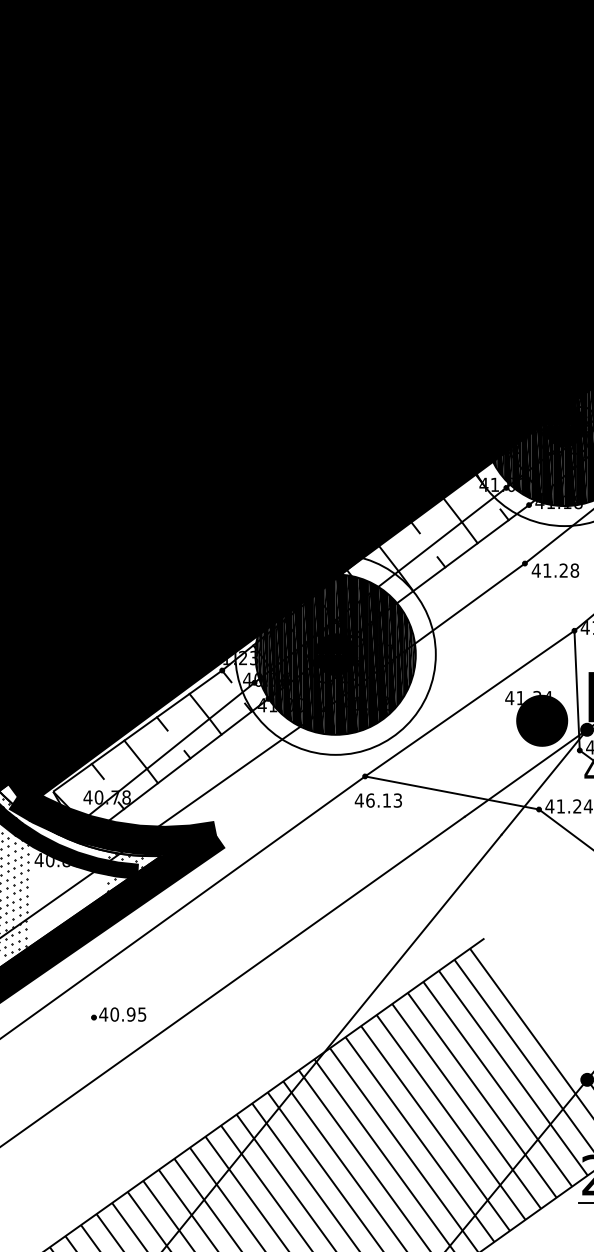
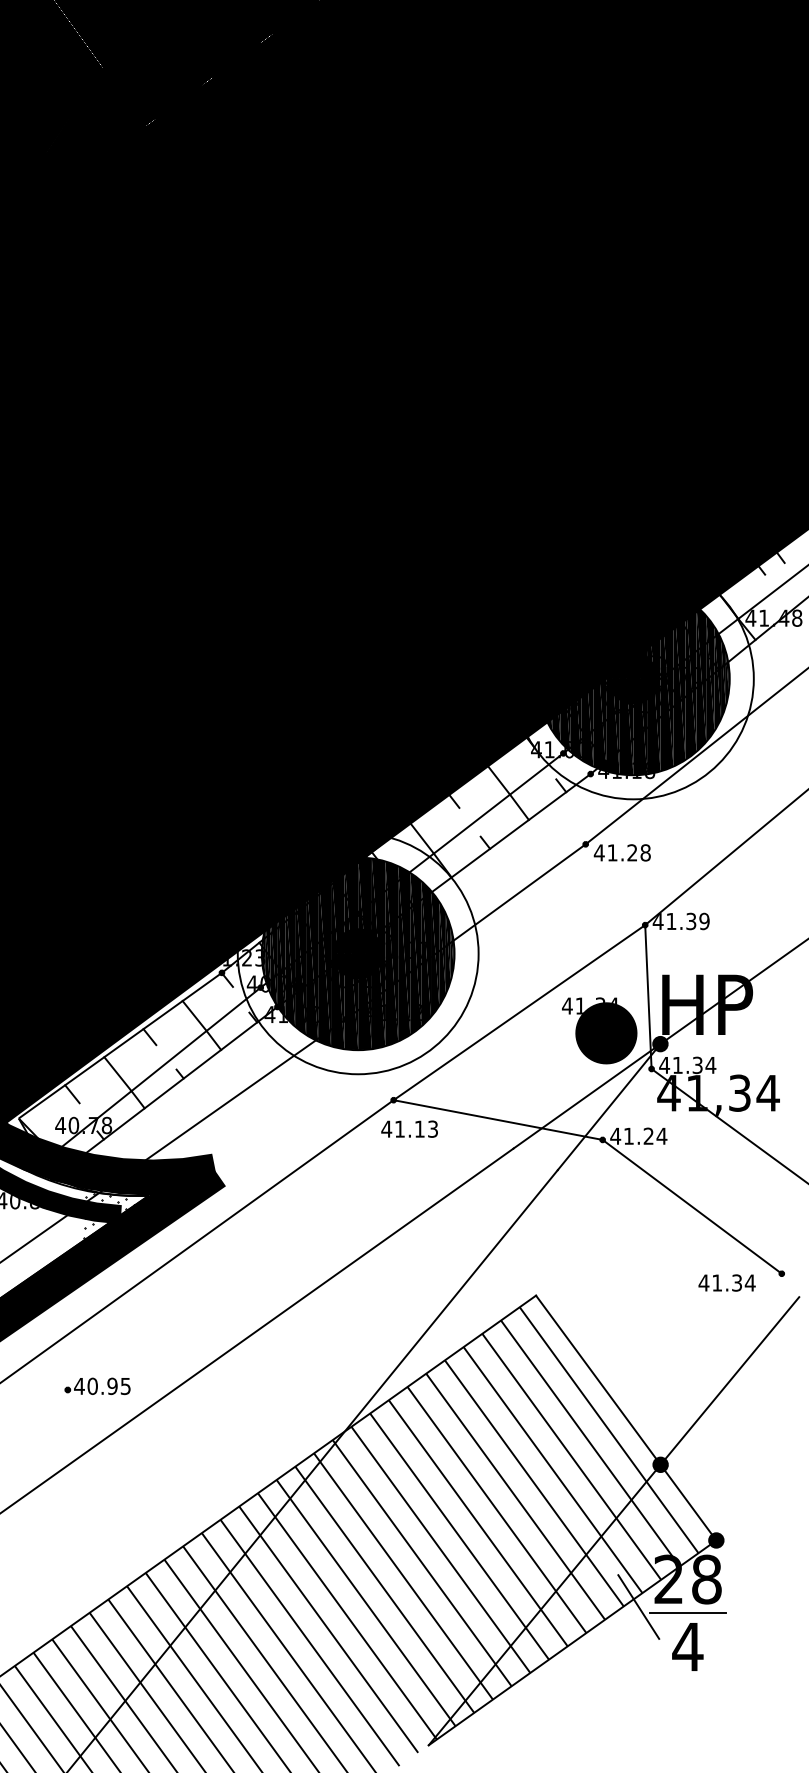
text: (370, 800) -> (399, 1128), 46.13 -> 41.13
line: (535, 1008) -> (598, 1379), added
line: (568, 1197) -> (638, 1606), added

